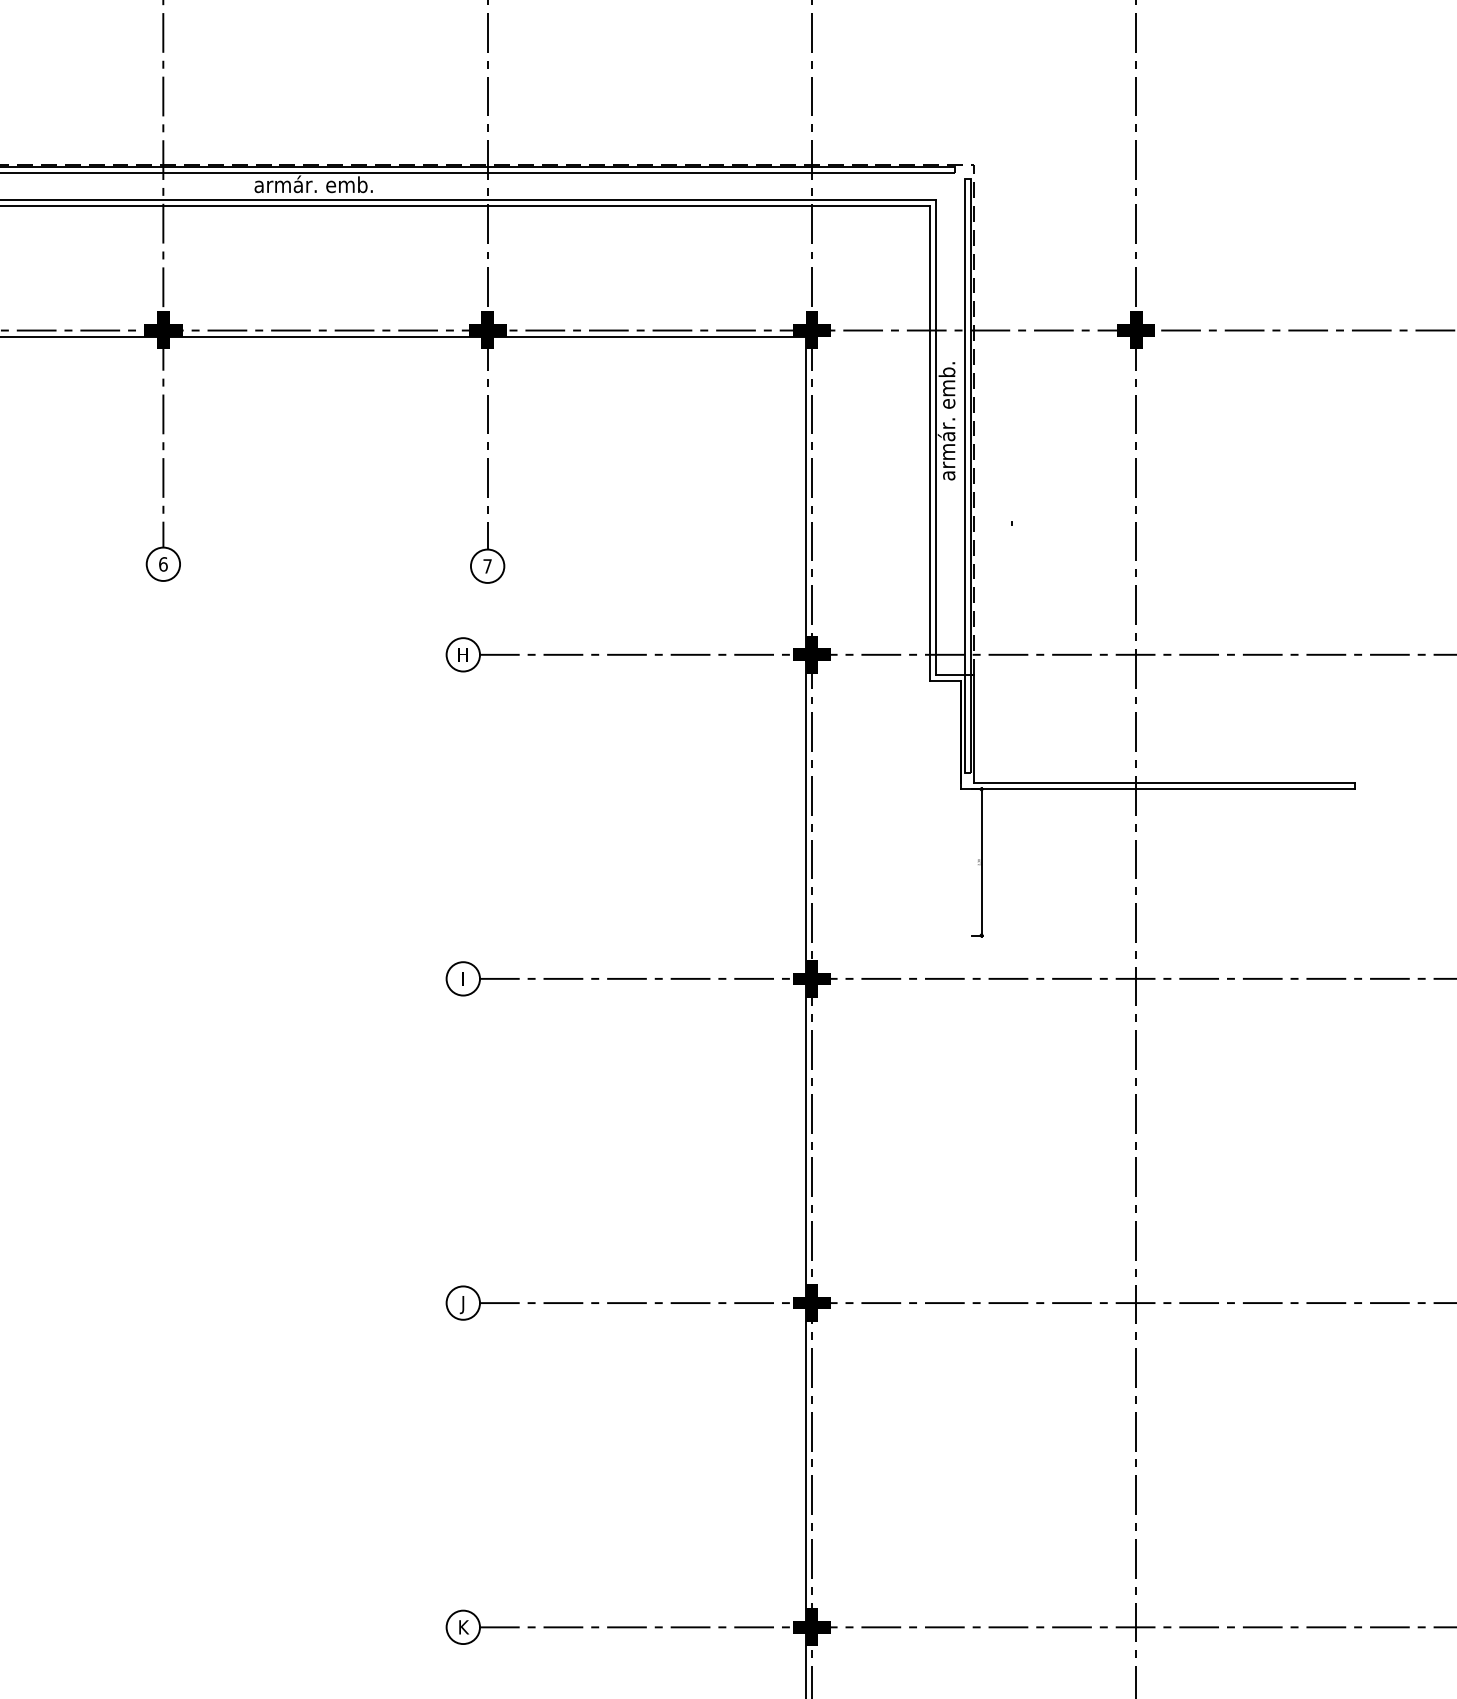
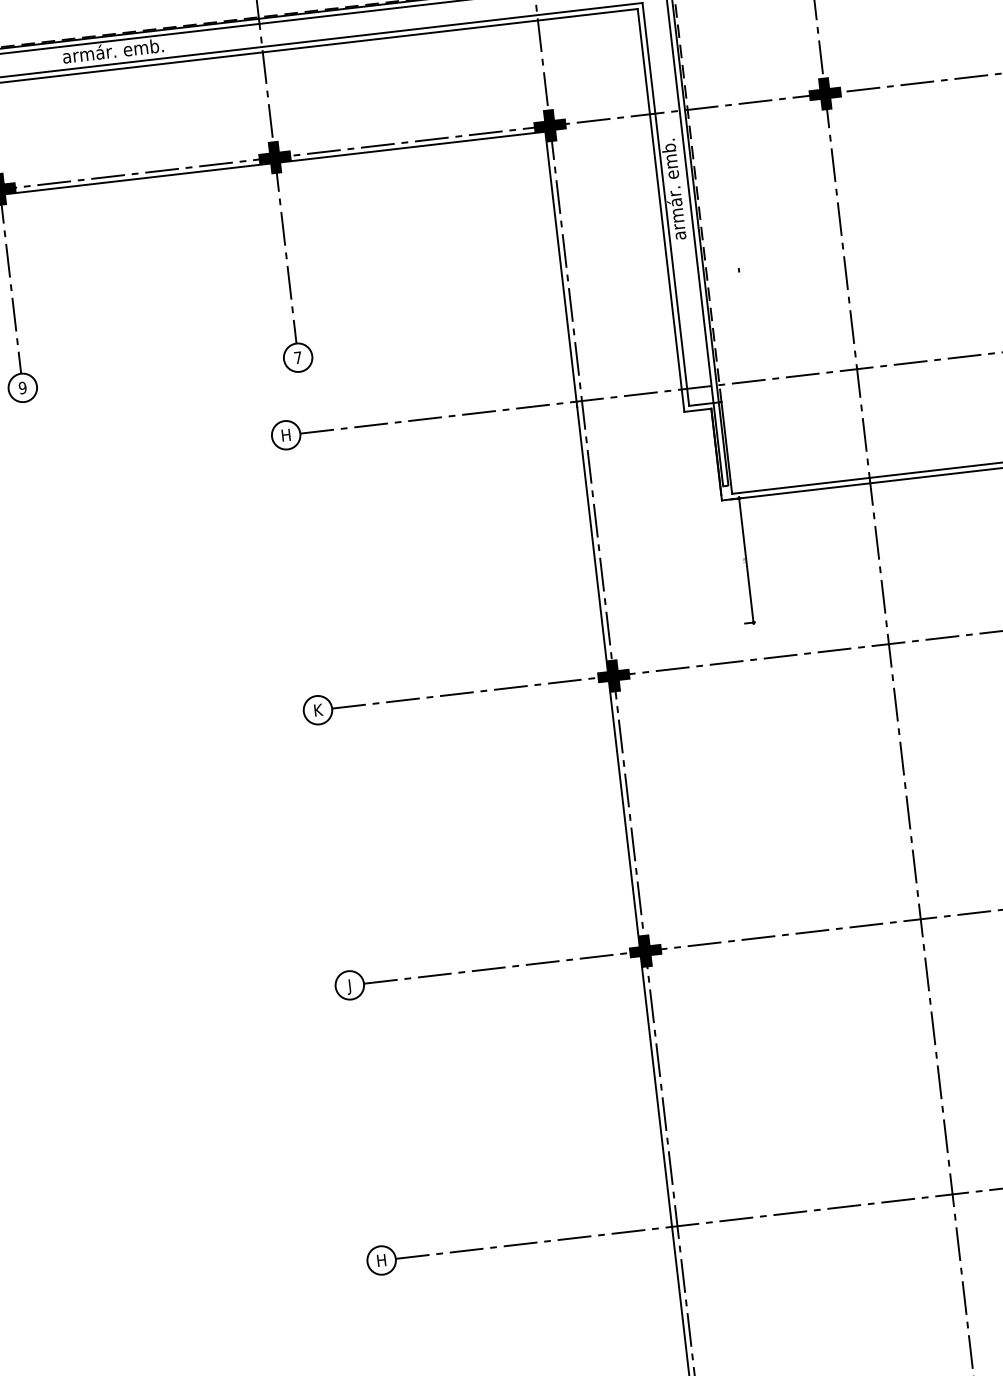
text: (163, 564) -> (22, 388), 6 -> 9
fill: (811, 654) -> (581, 400), removed
text: (464, 978) -> (318, 709), I -> K
text: (463, 1627) -> (381, 1260), K -> H
fill: (811, 1627) -> (677, 1226), removed

